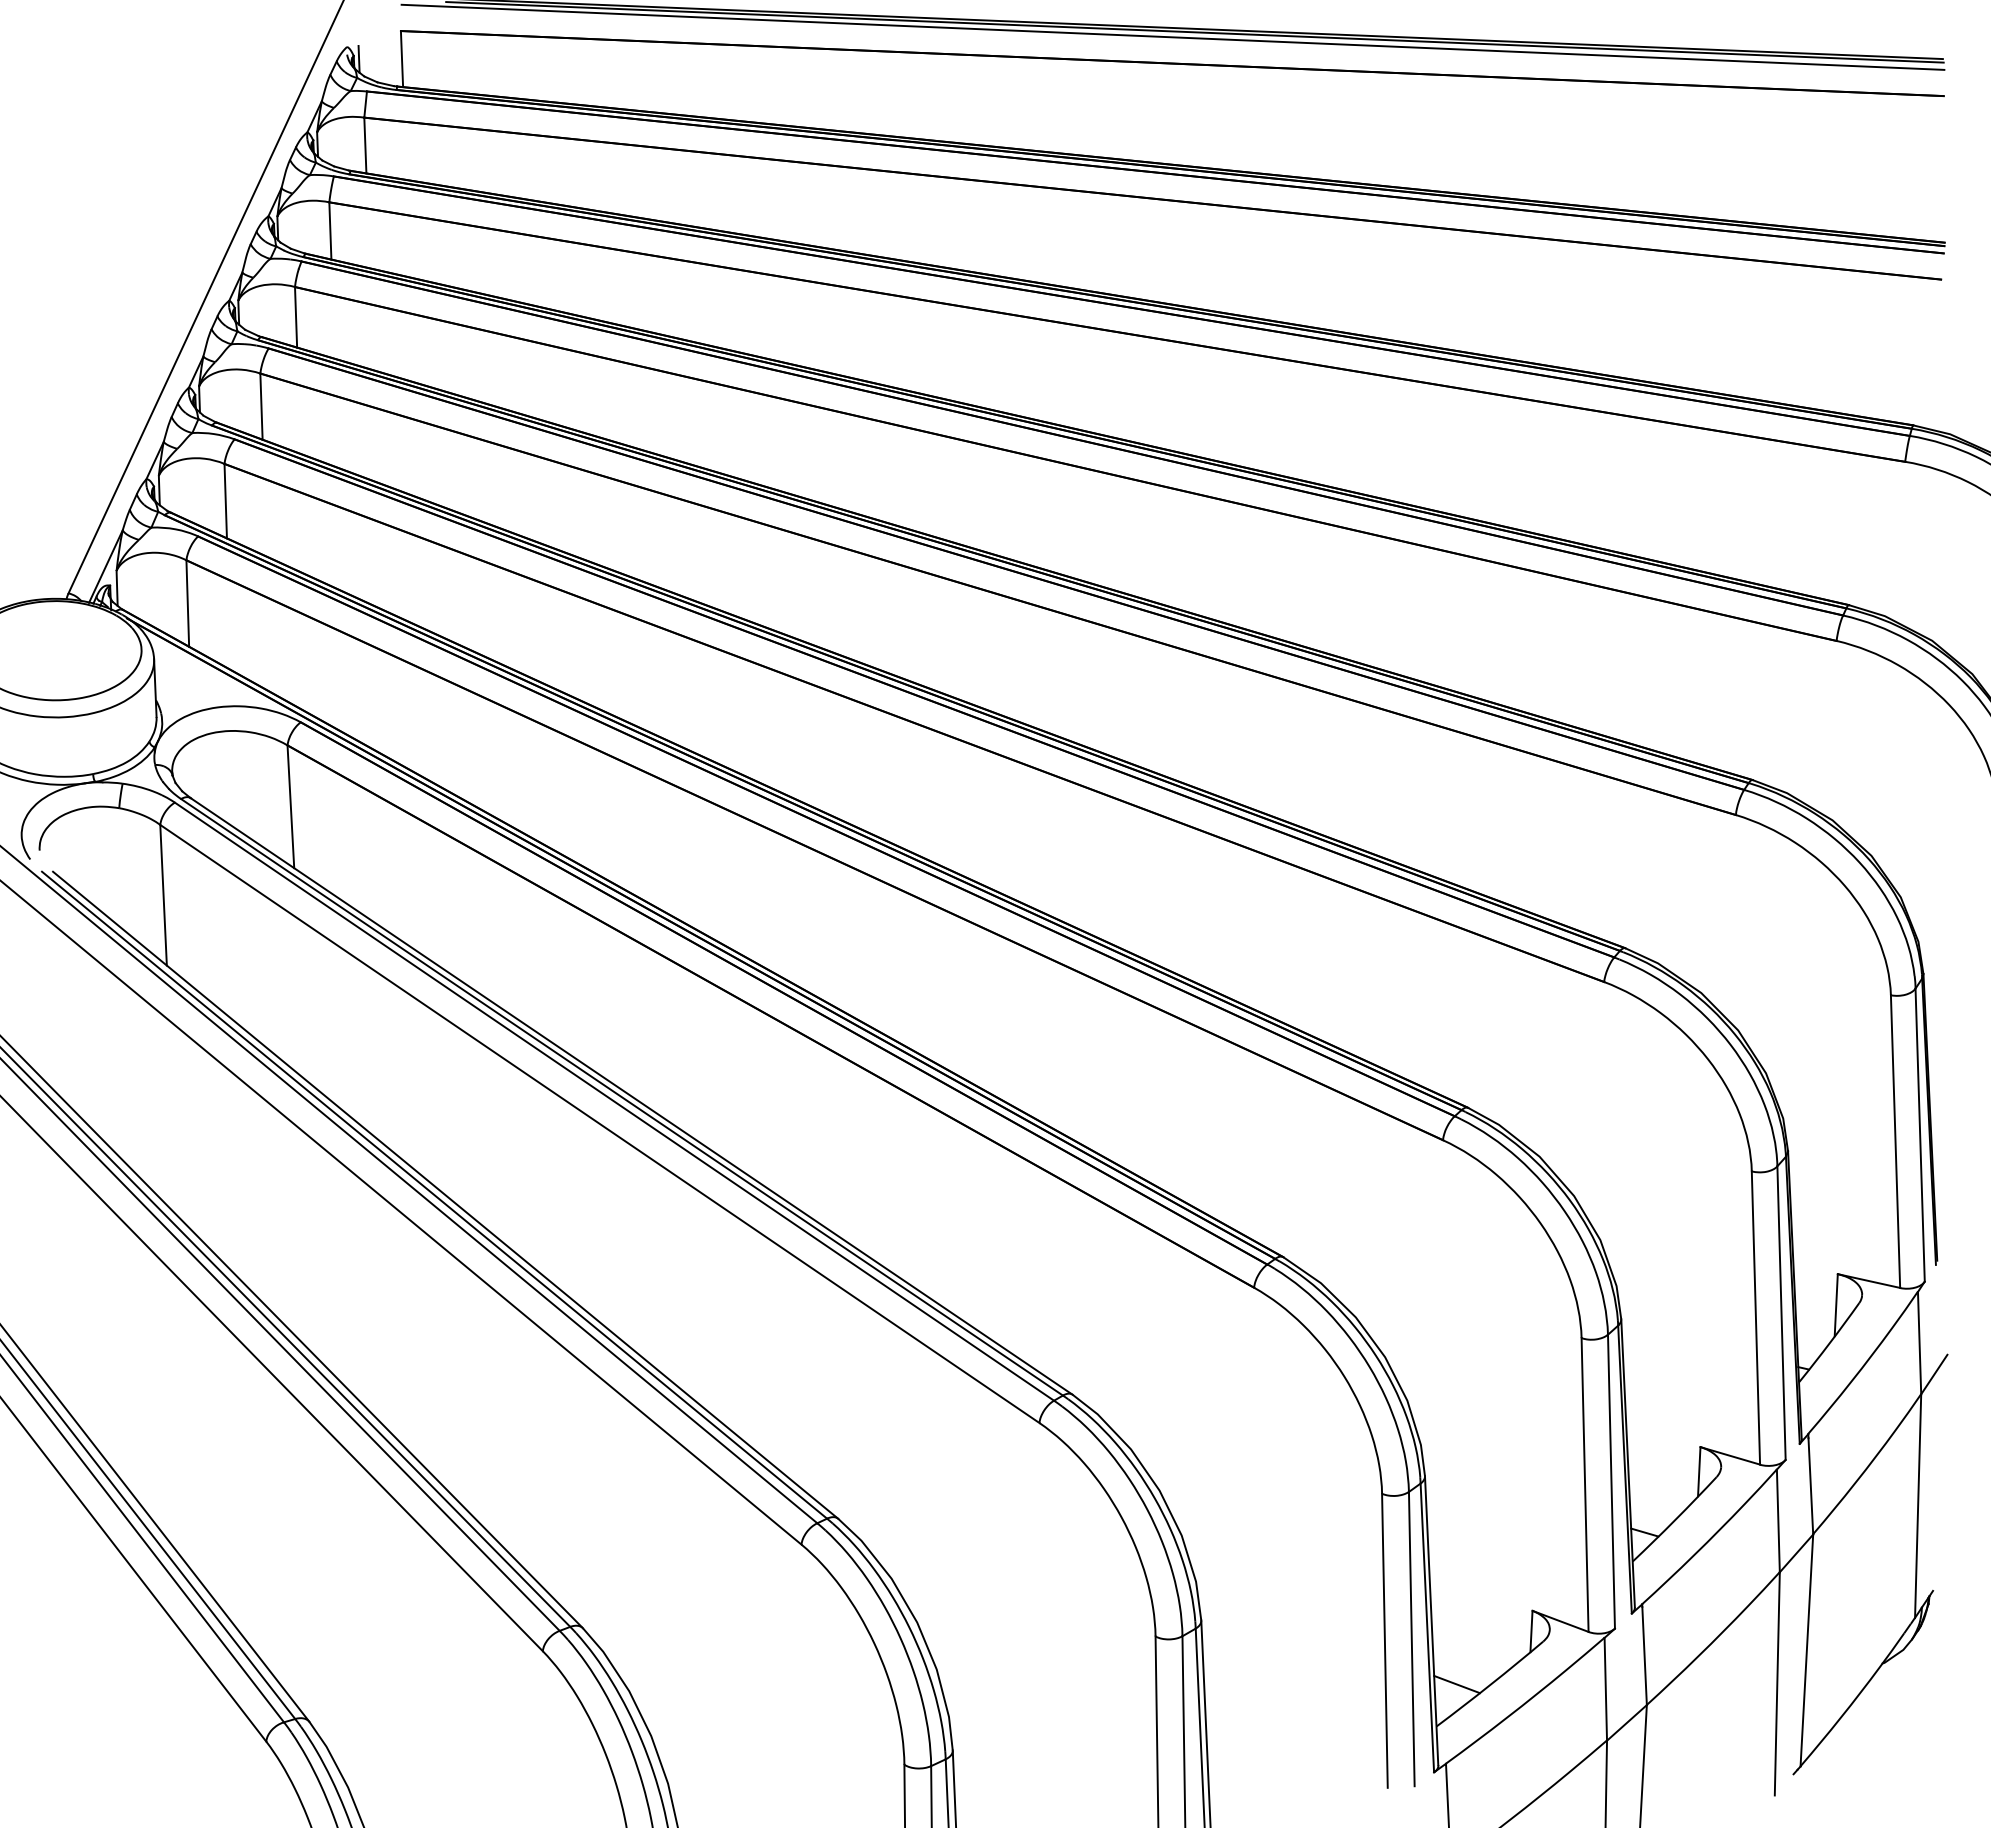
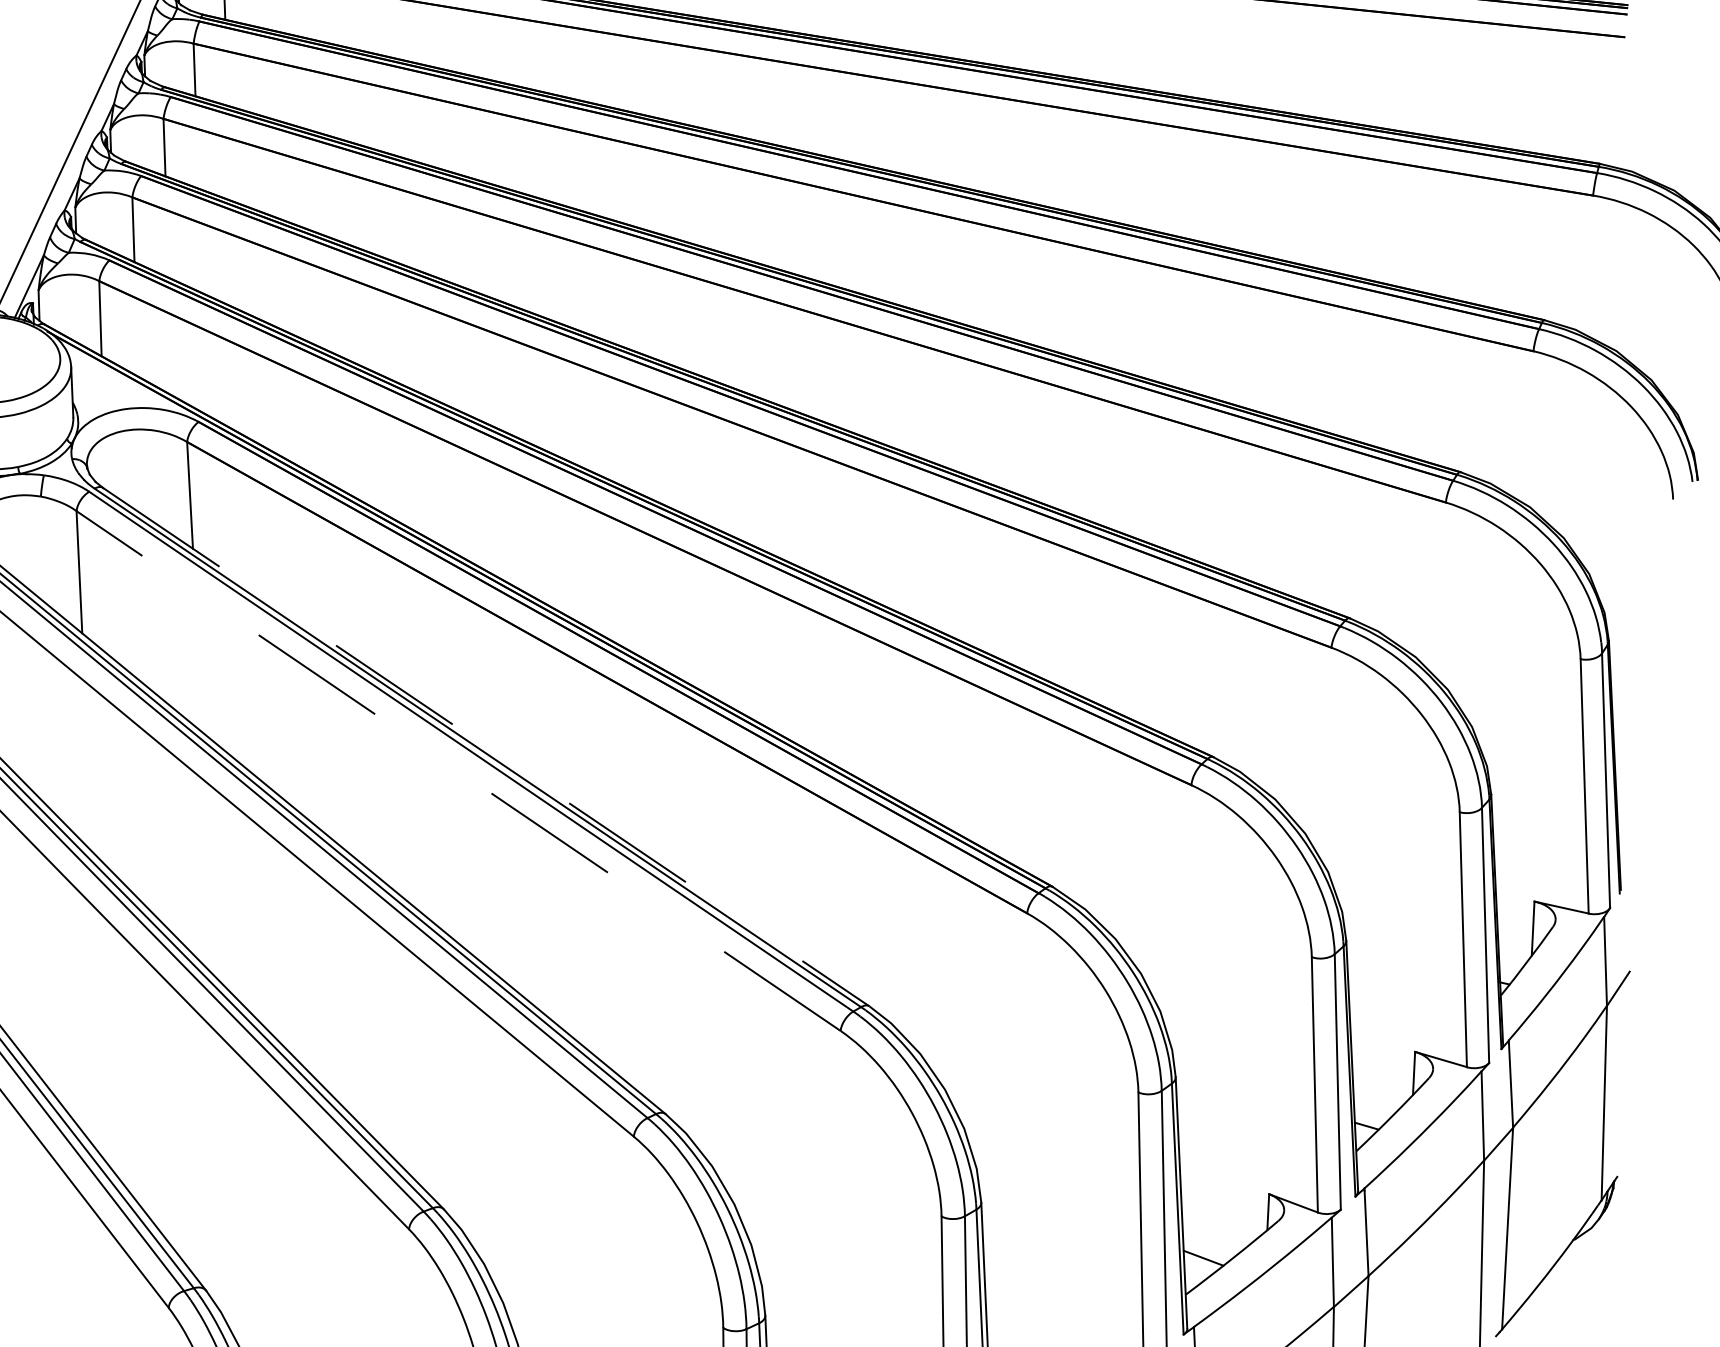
line: (631, 1096) -> (486, 747), solid -> dashed
line: (599, 1123) -> (458, 770), solid -> dashed

